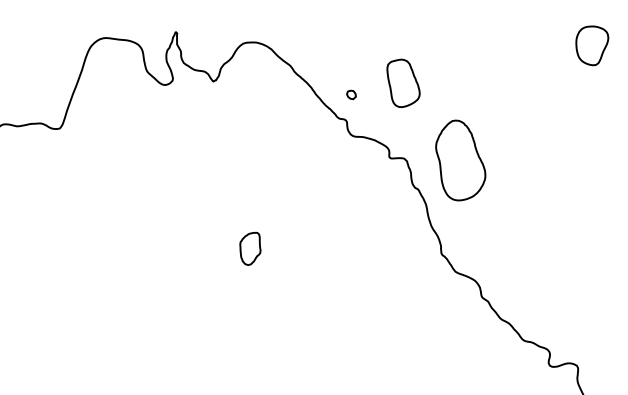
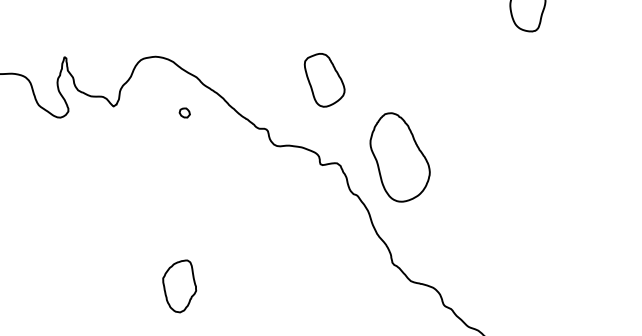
part: (351, 94) -> (184, 112), moved
part: (250, 248) -> (179, 286), size x1.4

